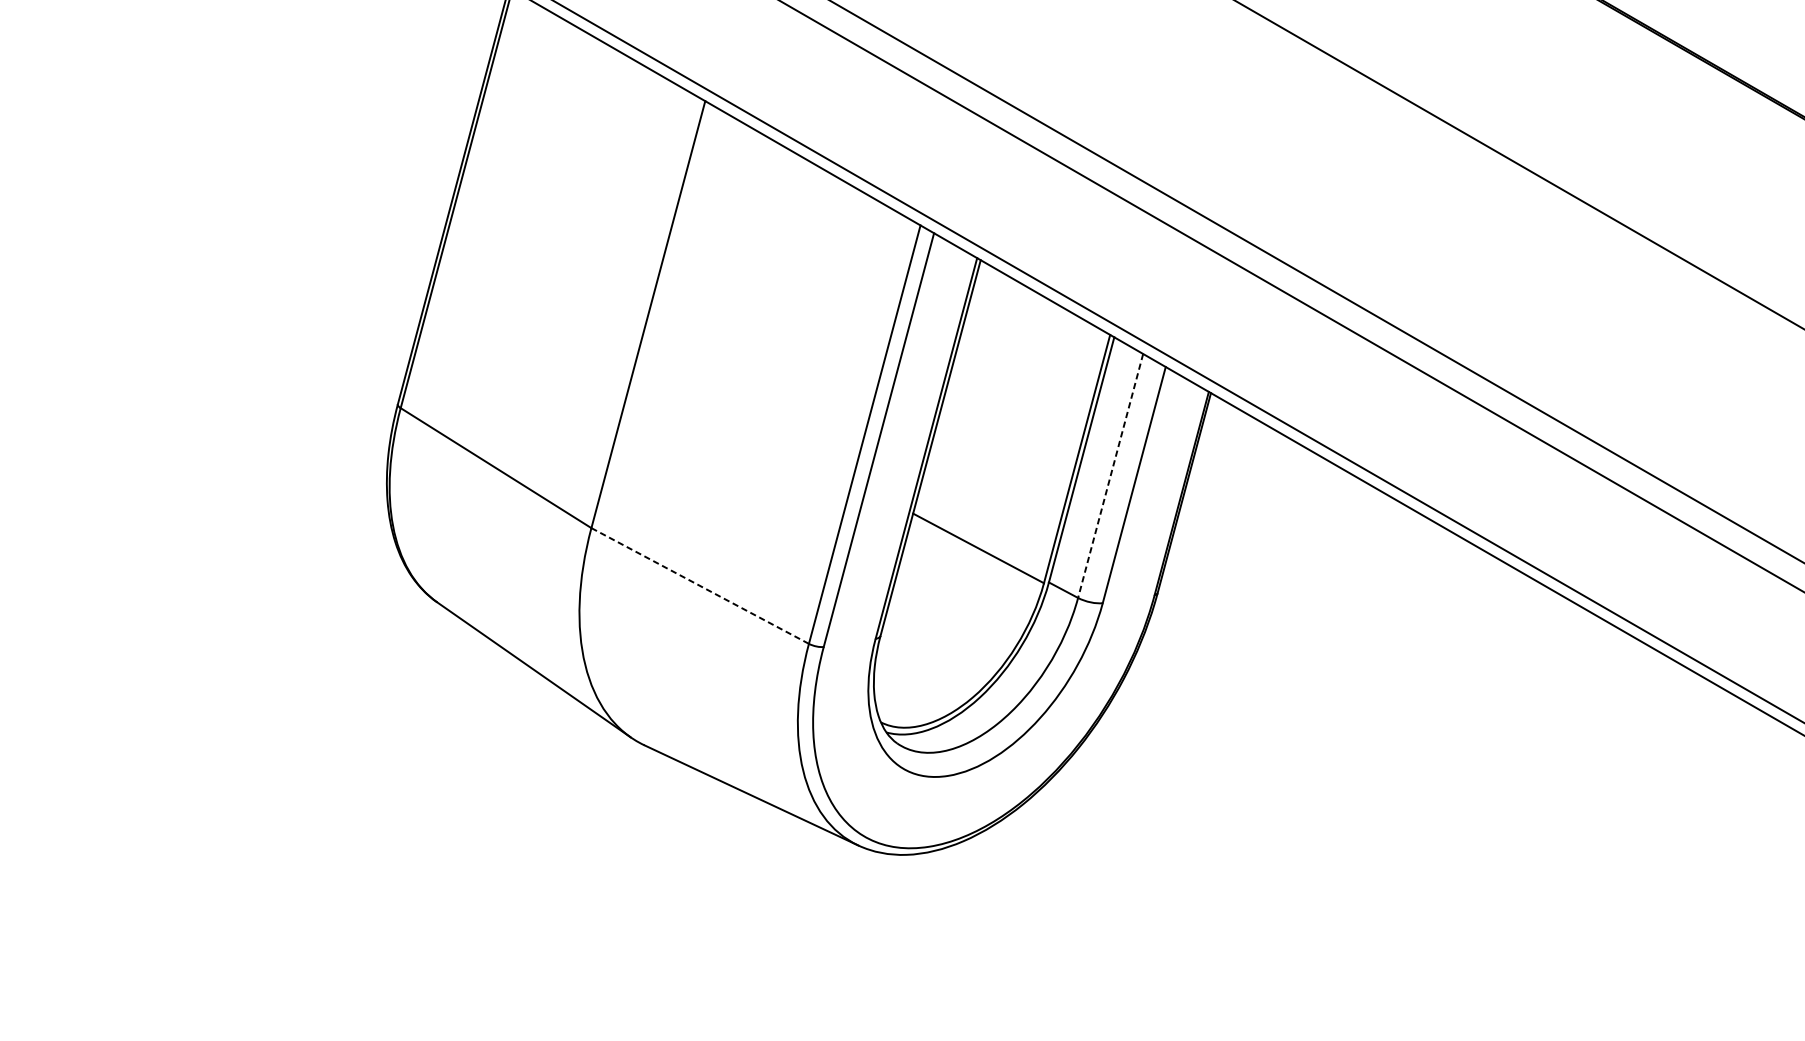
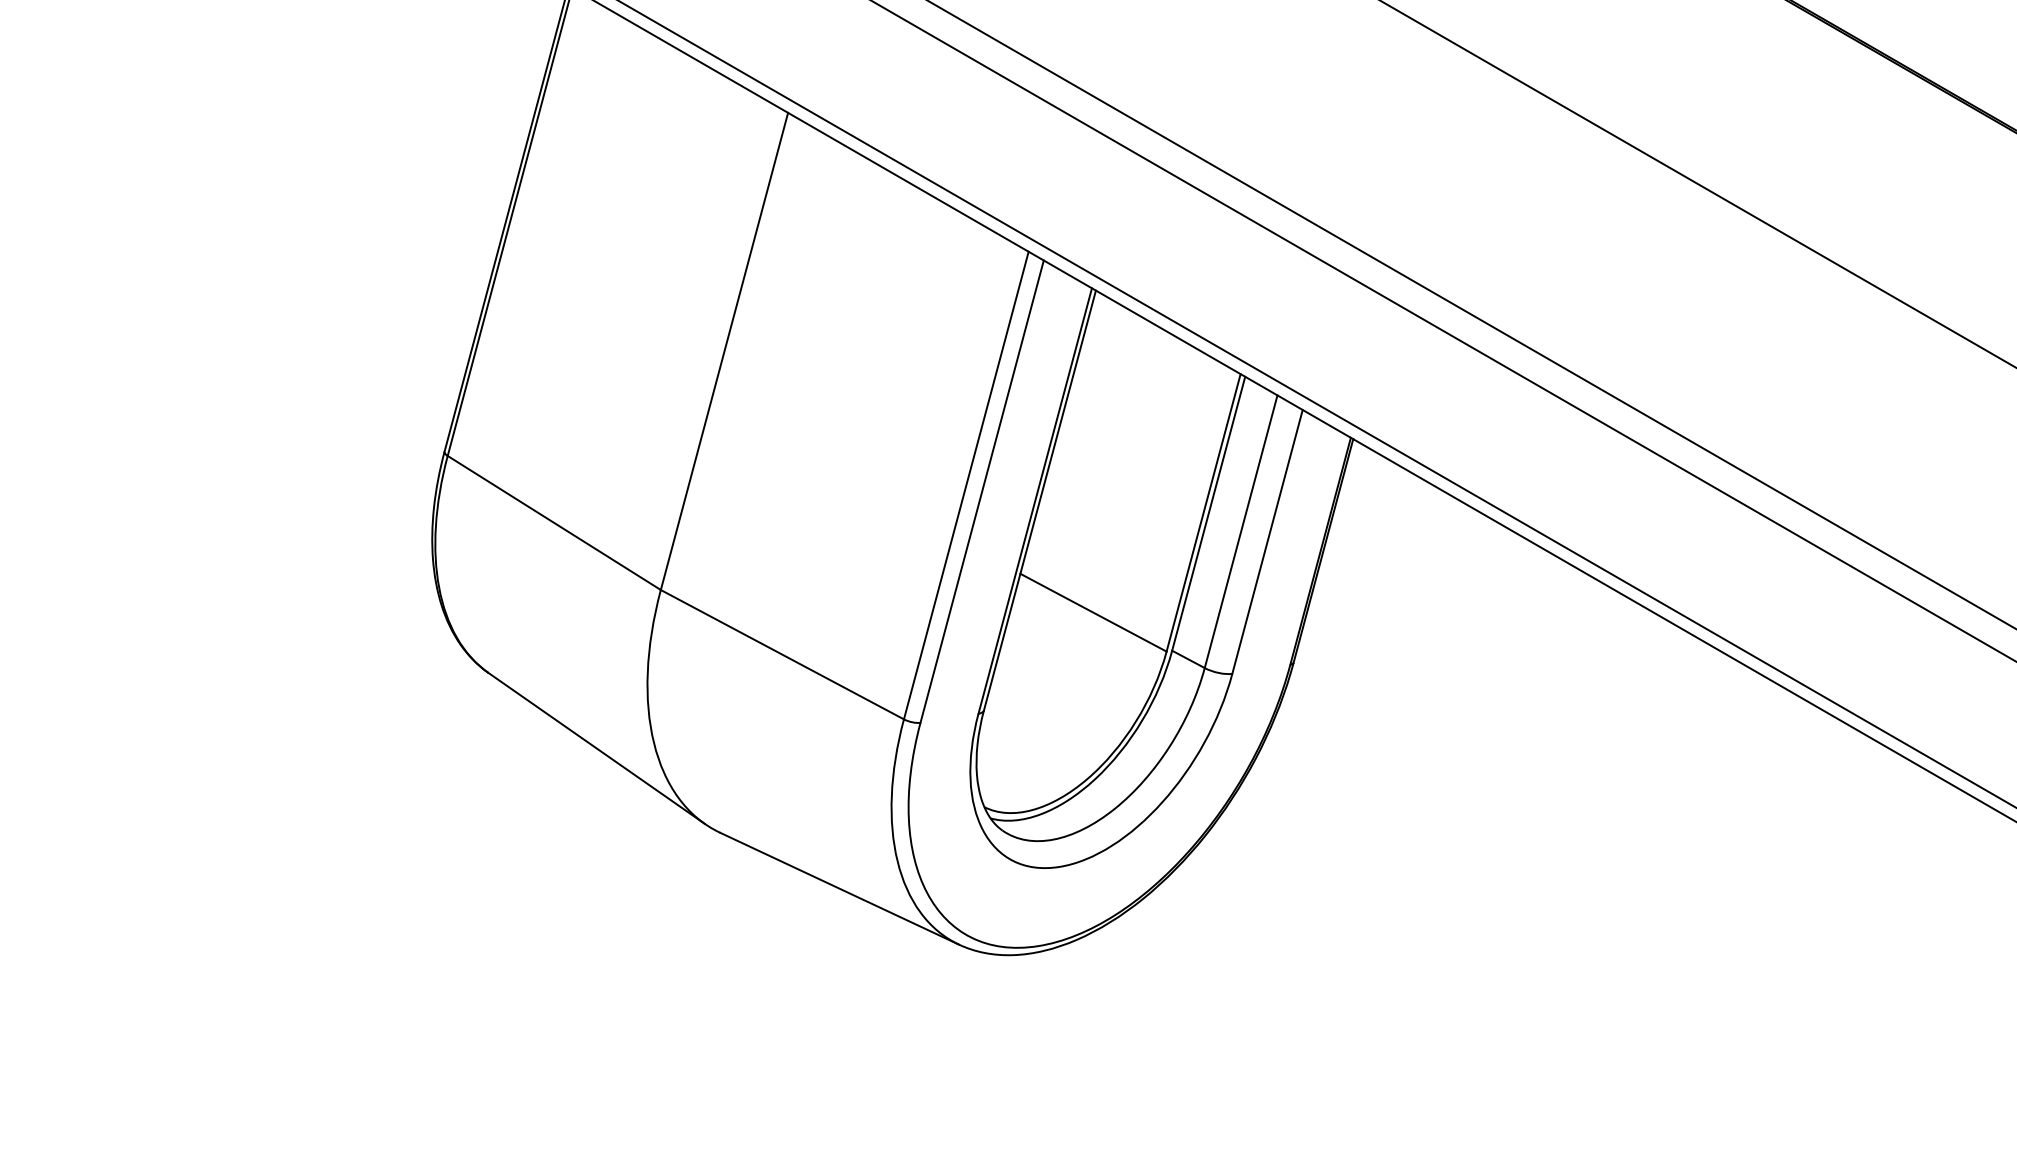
line: (1110, 476) -> (1240, 532), dashed -> solid
line: (700, 585) -> (782, 654), dashed -> solid

